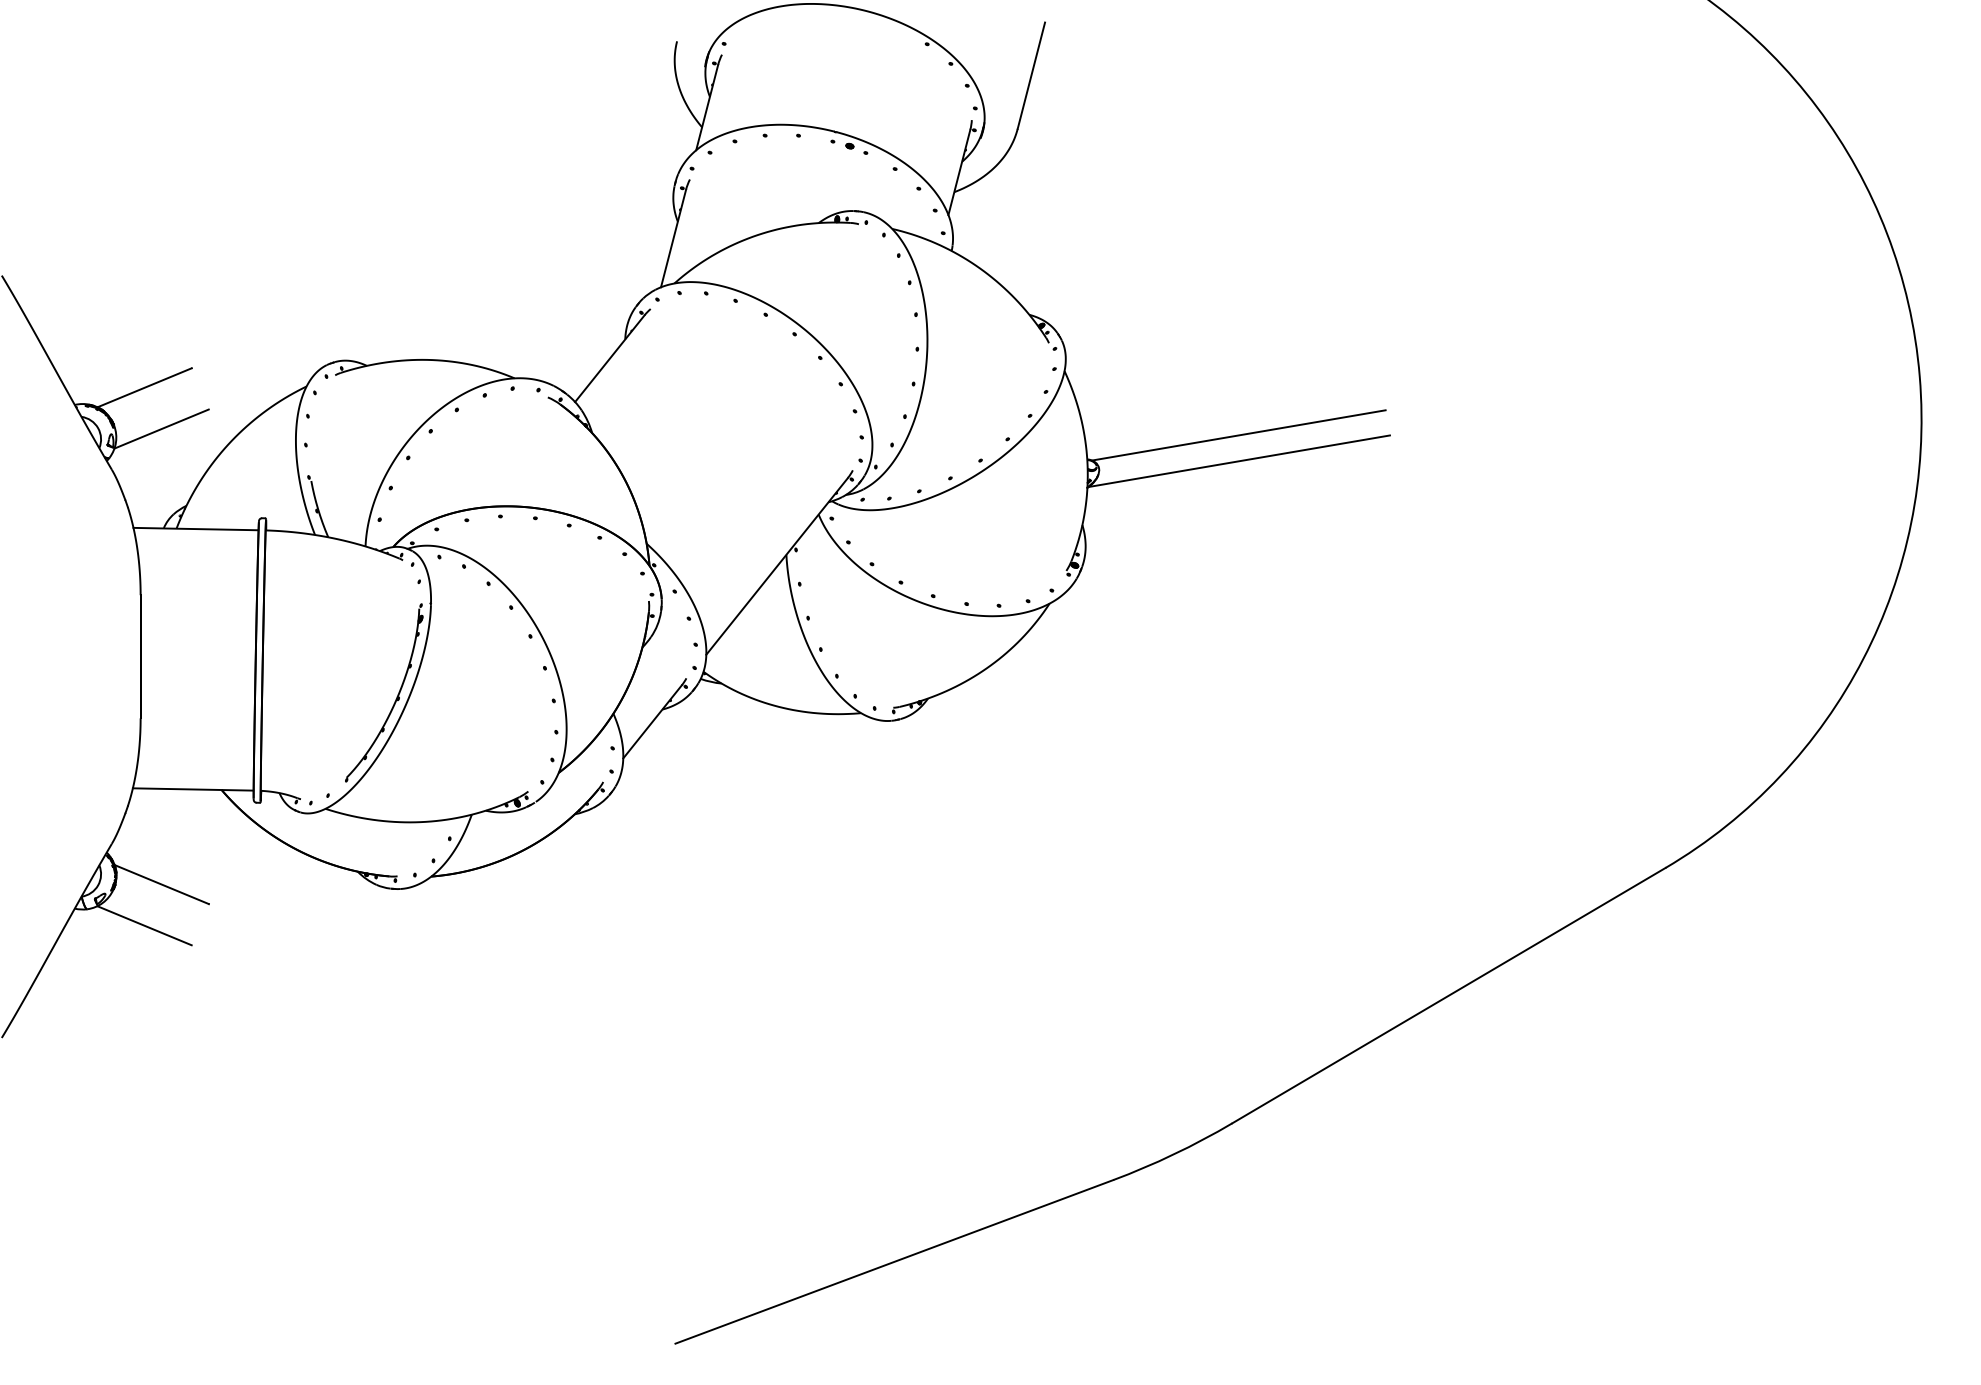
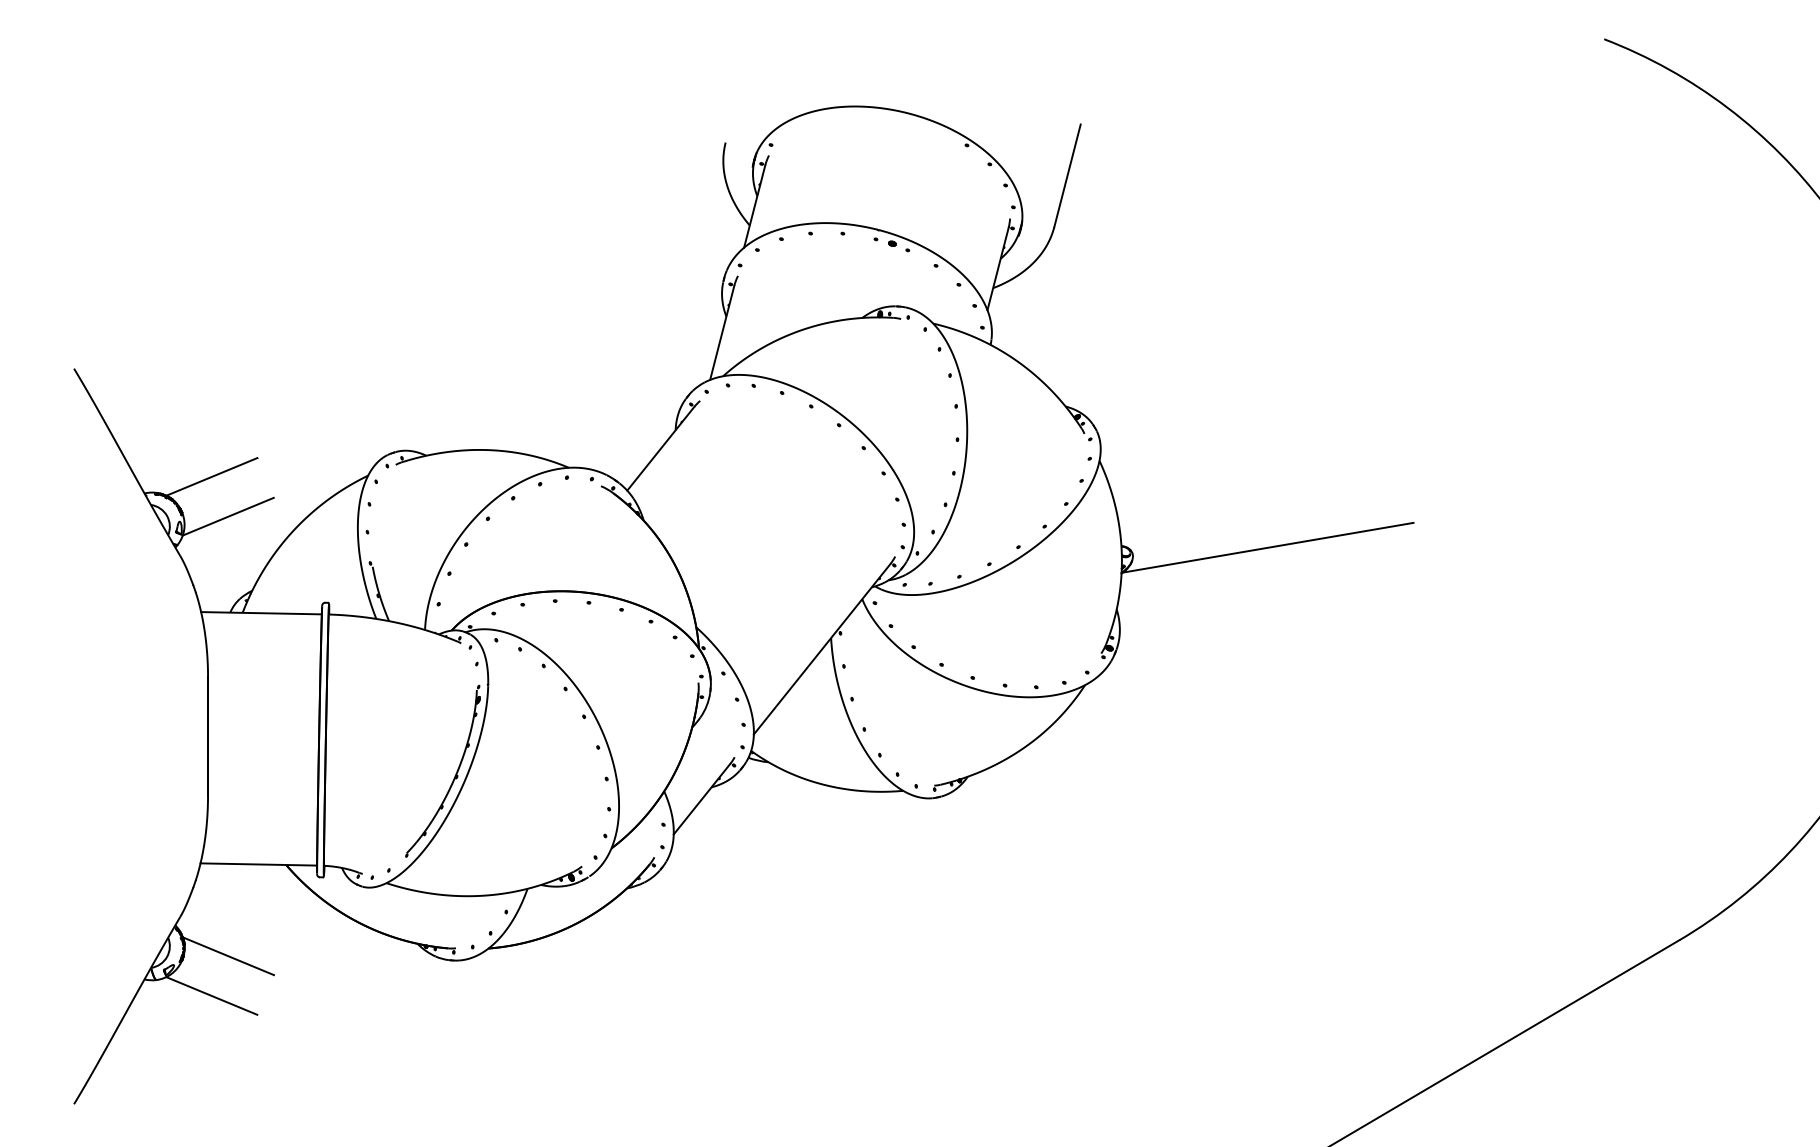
line: (1238, 435) -> (1267, 522), removed

